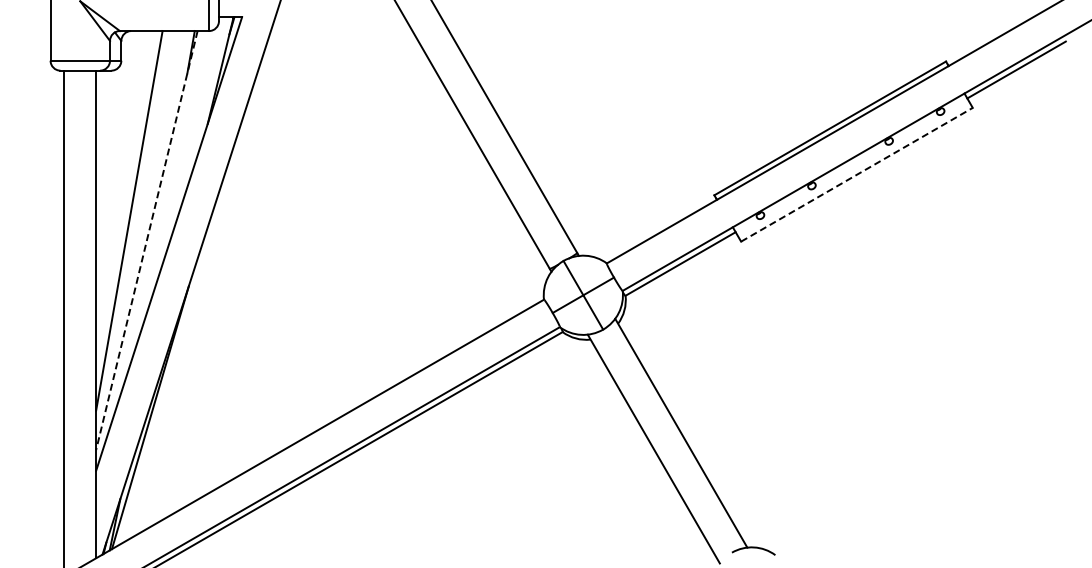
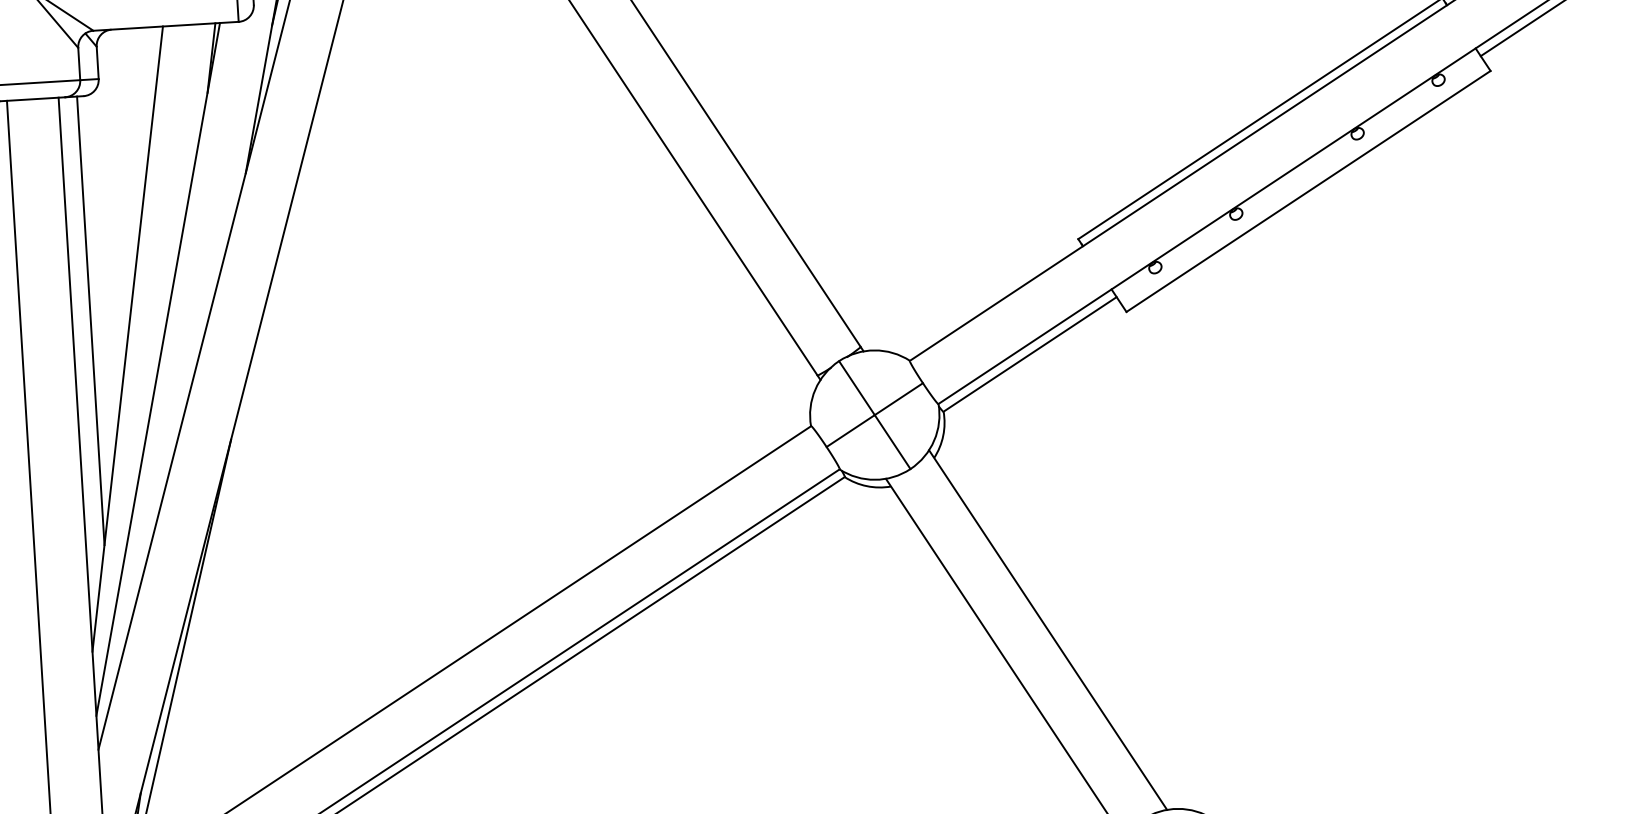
line: (856, 174) -> (1307, 191), dashed -> solid
line: (107, 207) -> (90, 319), added
line: (146, 240) -> (157, 369), dashed -> solid

